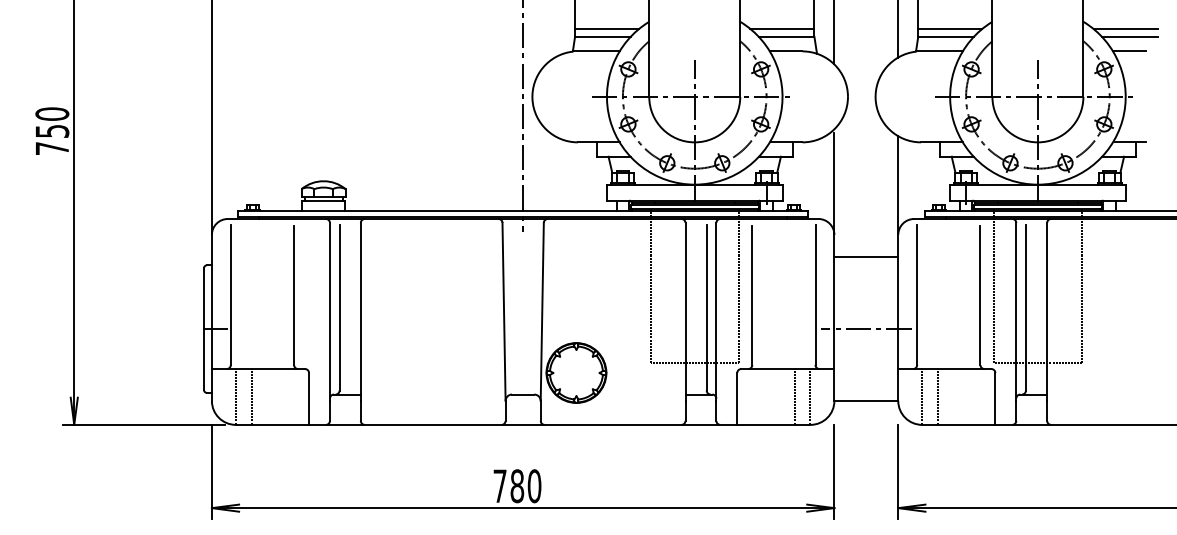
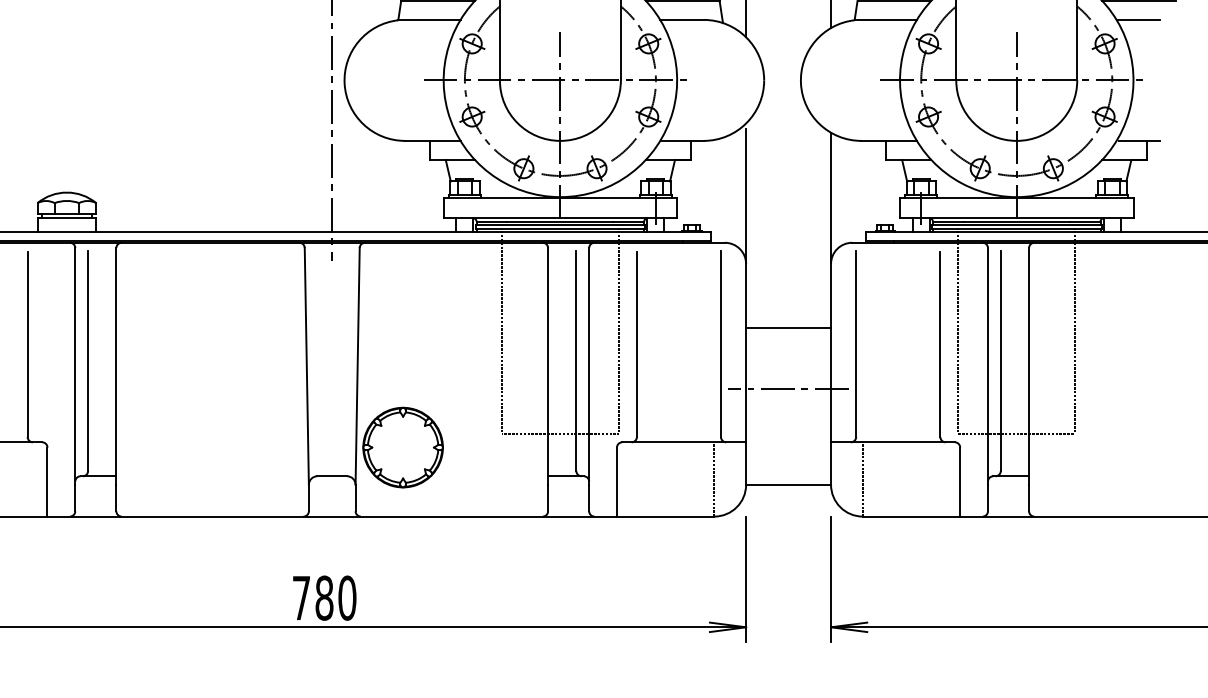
line: (866, 257) -> (788, 328), moved
line: (794, 396) -> (693, 478), removed
line: (938, 396) -> (884, 478), removed

